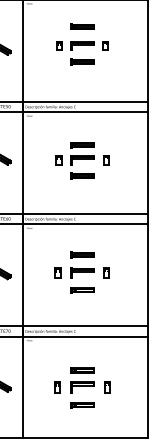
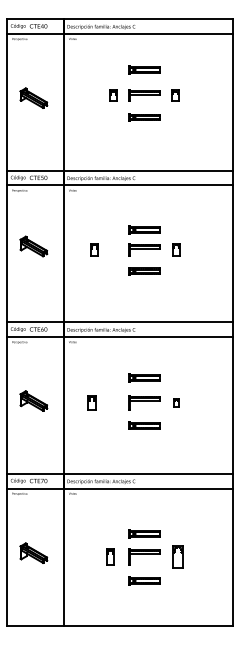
part: (58, 159) -> (94, 249), moved
part: (57, 273) -> (91, 402), moved
part: (106, 273) -> (176, 402), size x0.6
part: (107, 387) -> (177, 556), size x1.4

